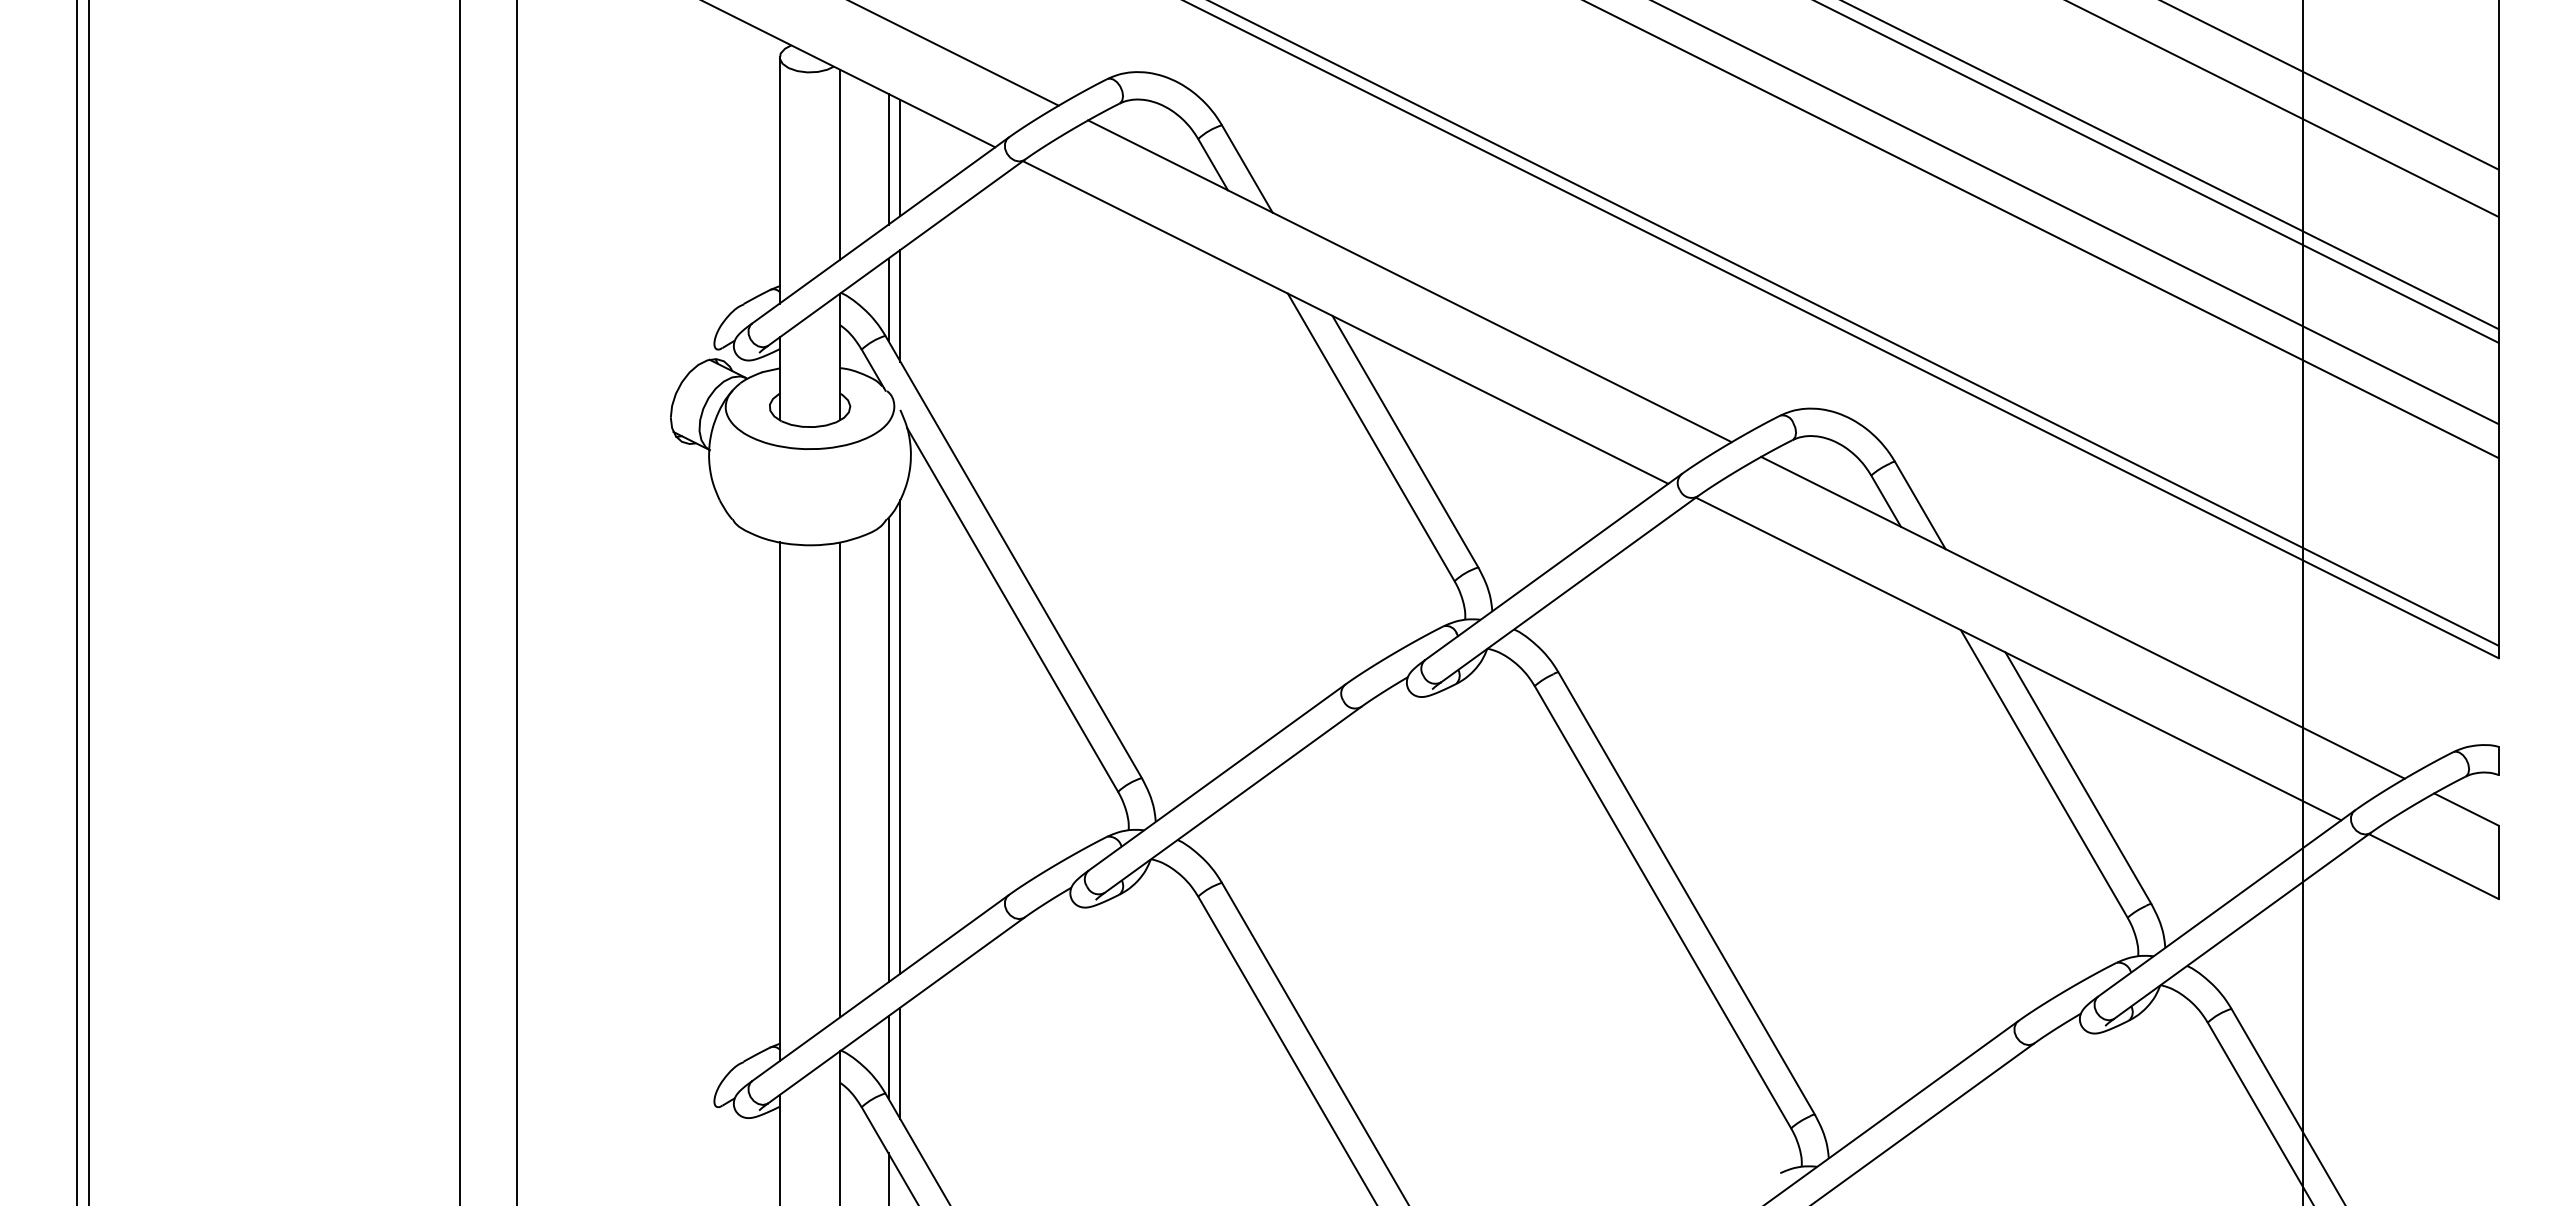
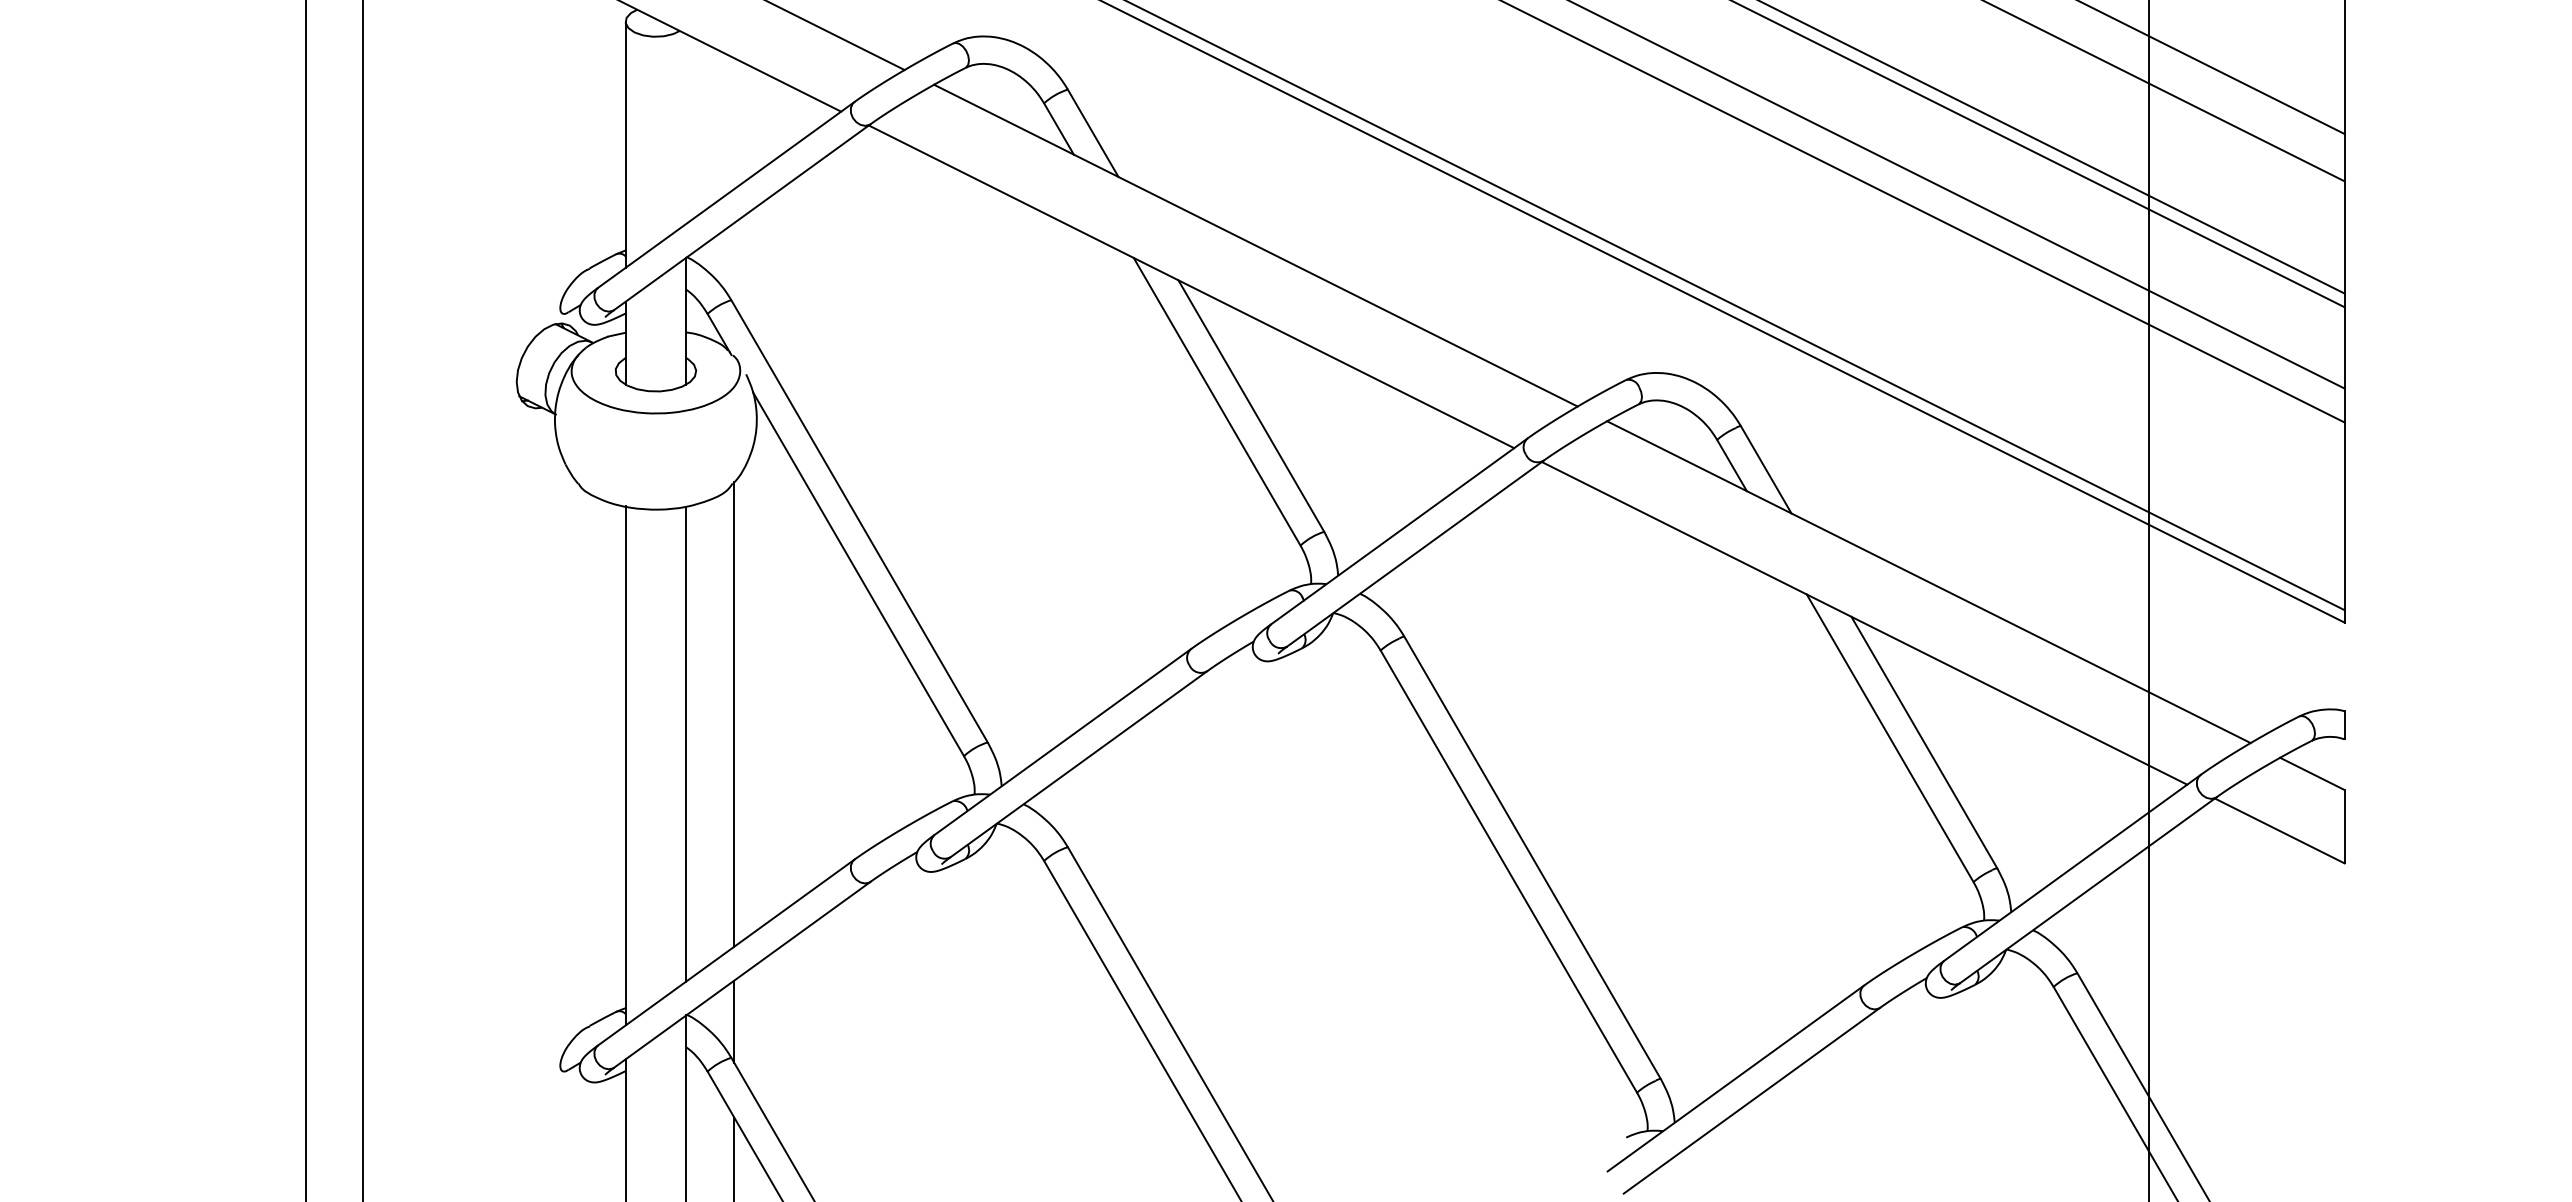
line: (900, 157) -> (746, 121), removed
line: (888, 158) -> (734, 122), removed
line: (840, 164) -> (686, 128), removed
line: (888, 299) -> (734, 263), removed
line: (900, 305) -> (746, 269), removed
line: (900, 736) -> (746, 700), removed
line: (900, 1063) -> (746, 1027), removed

